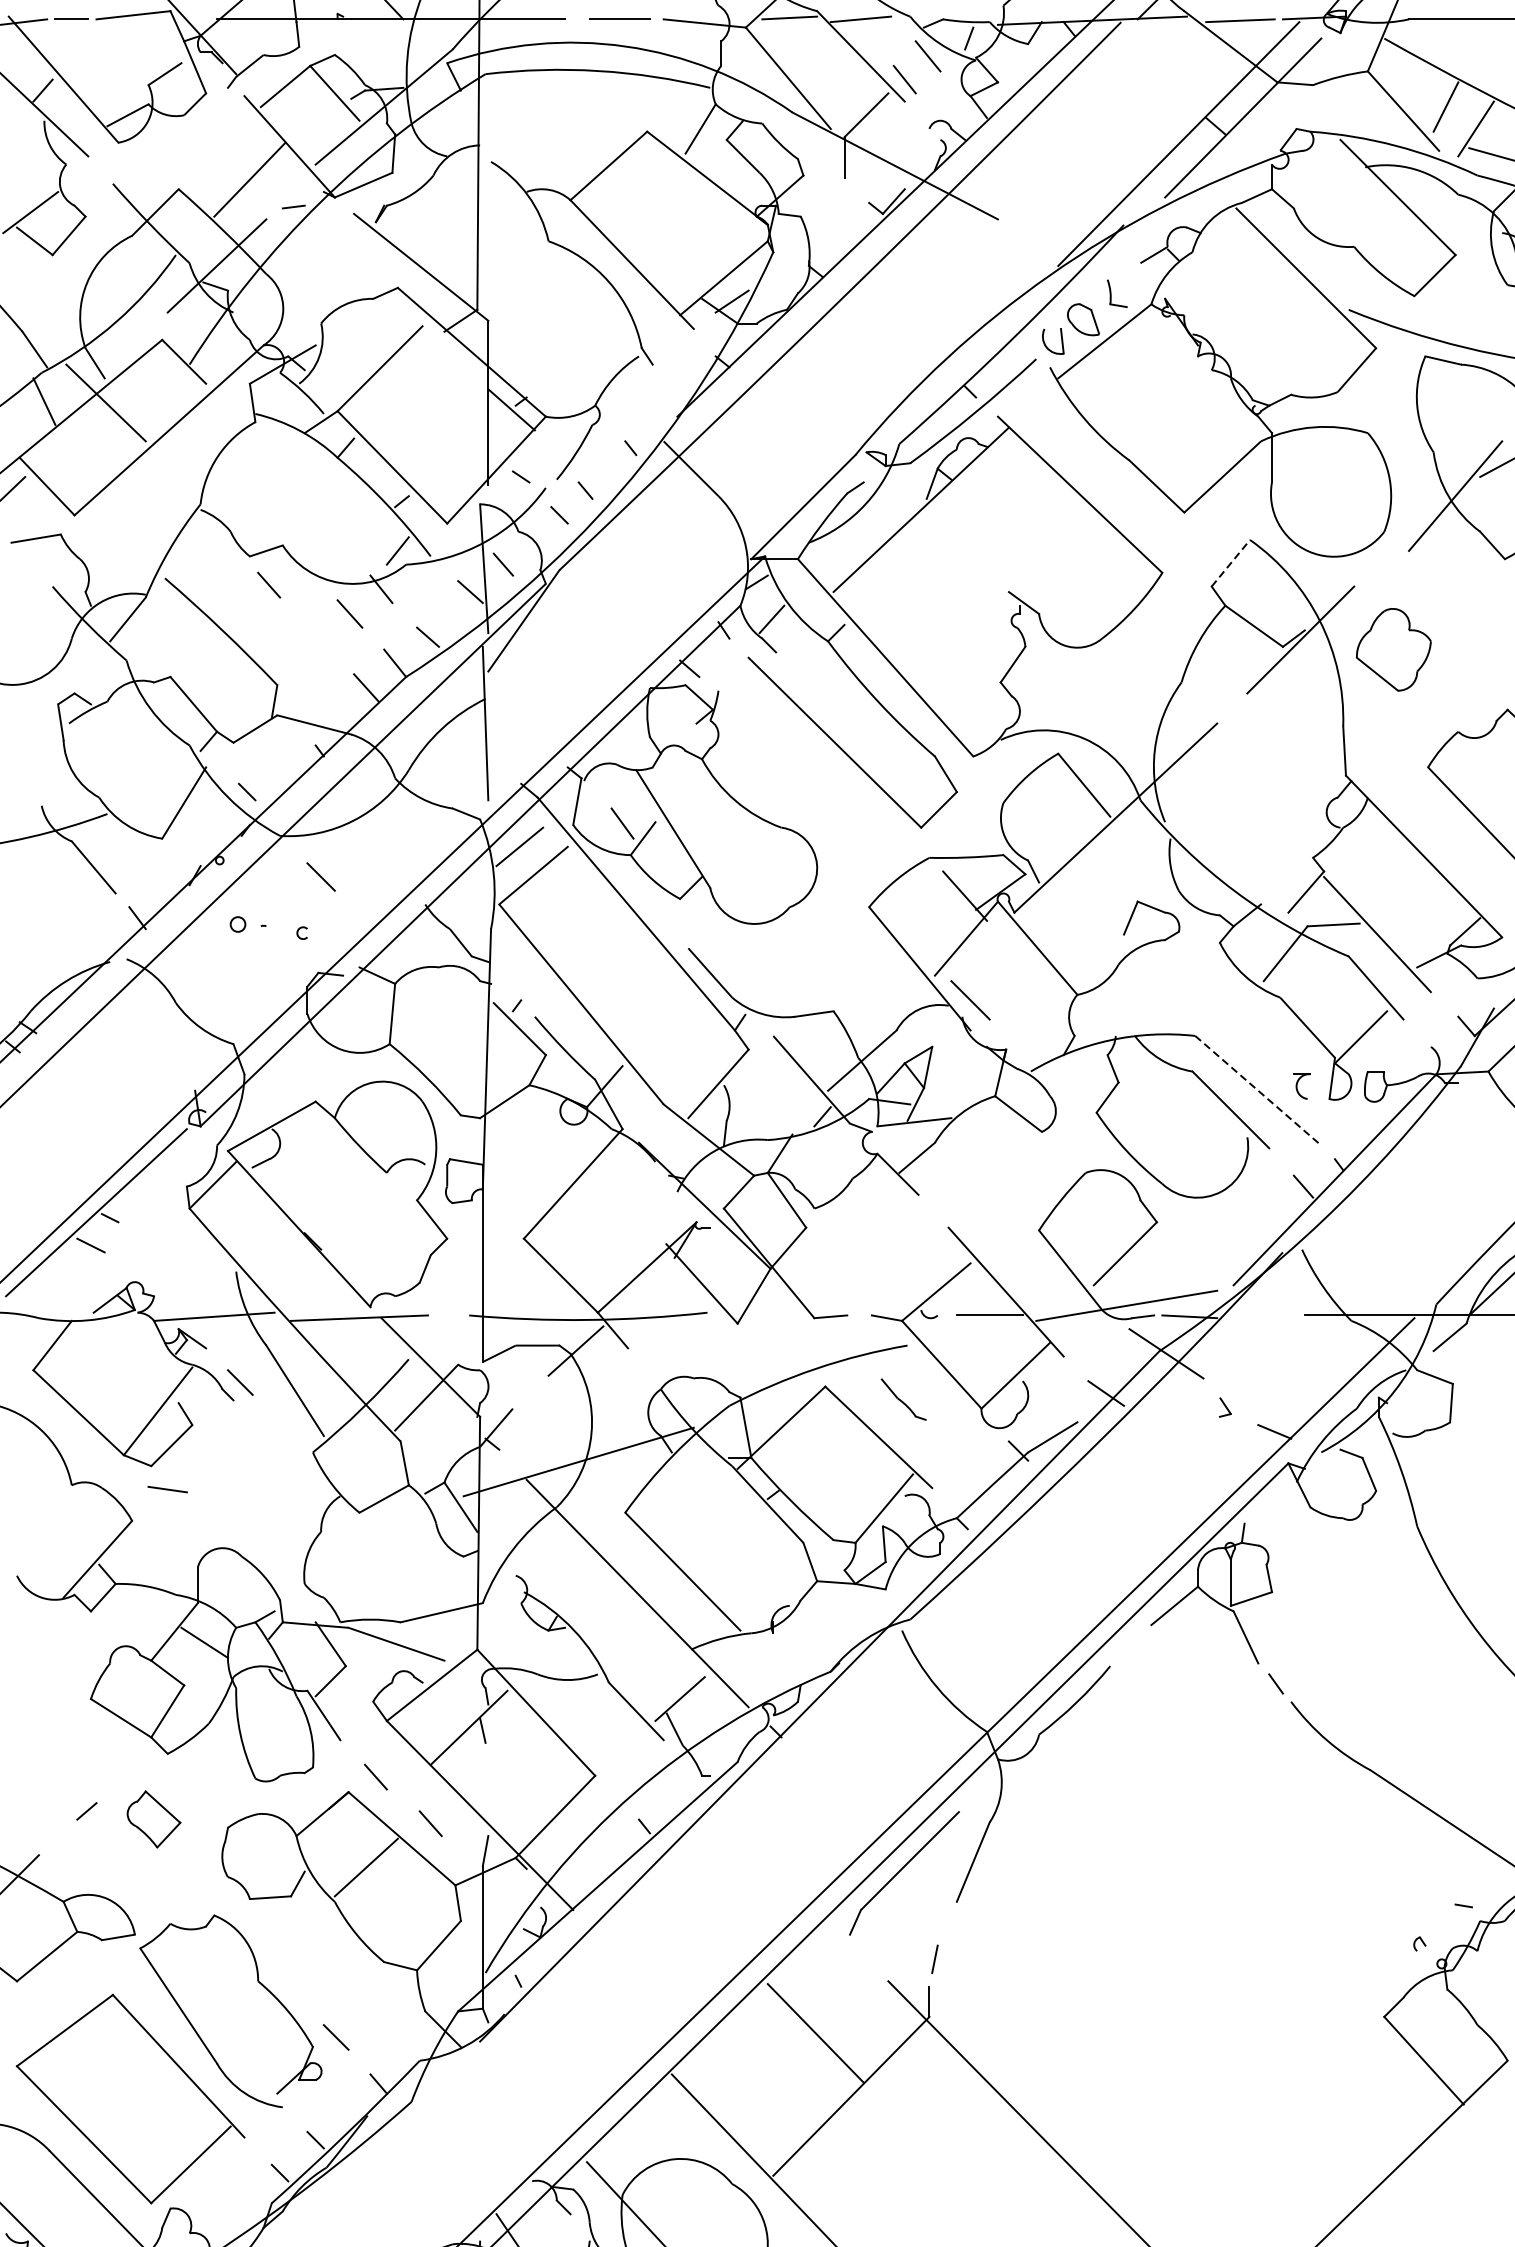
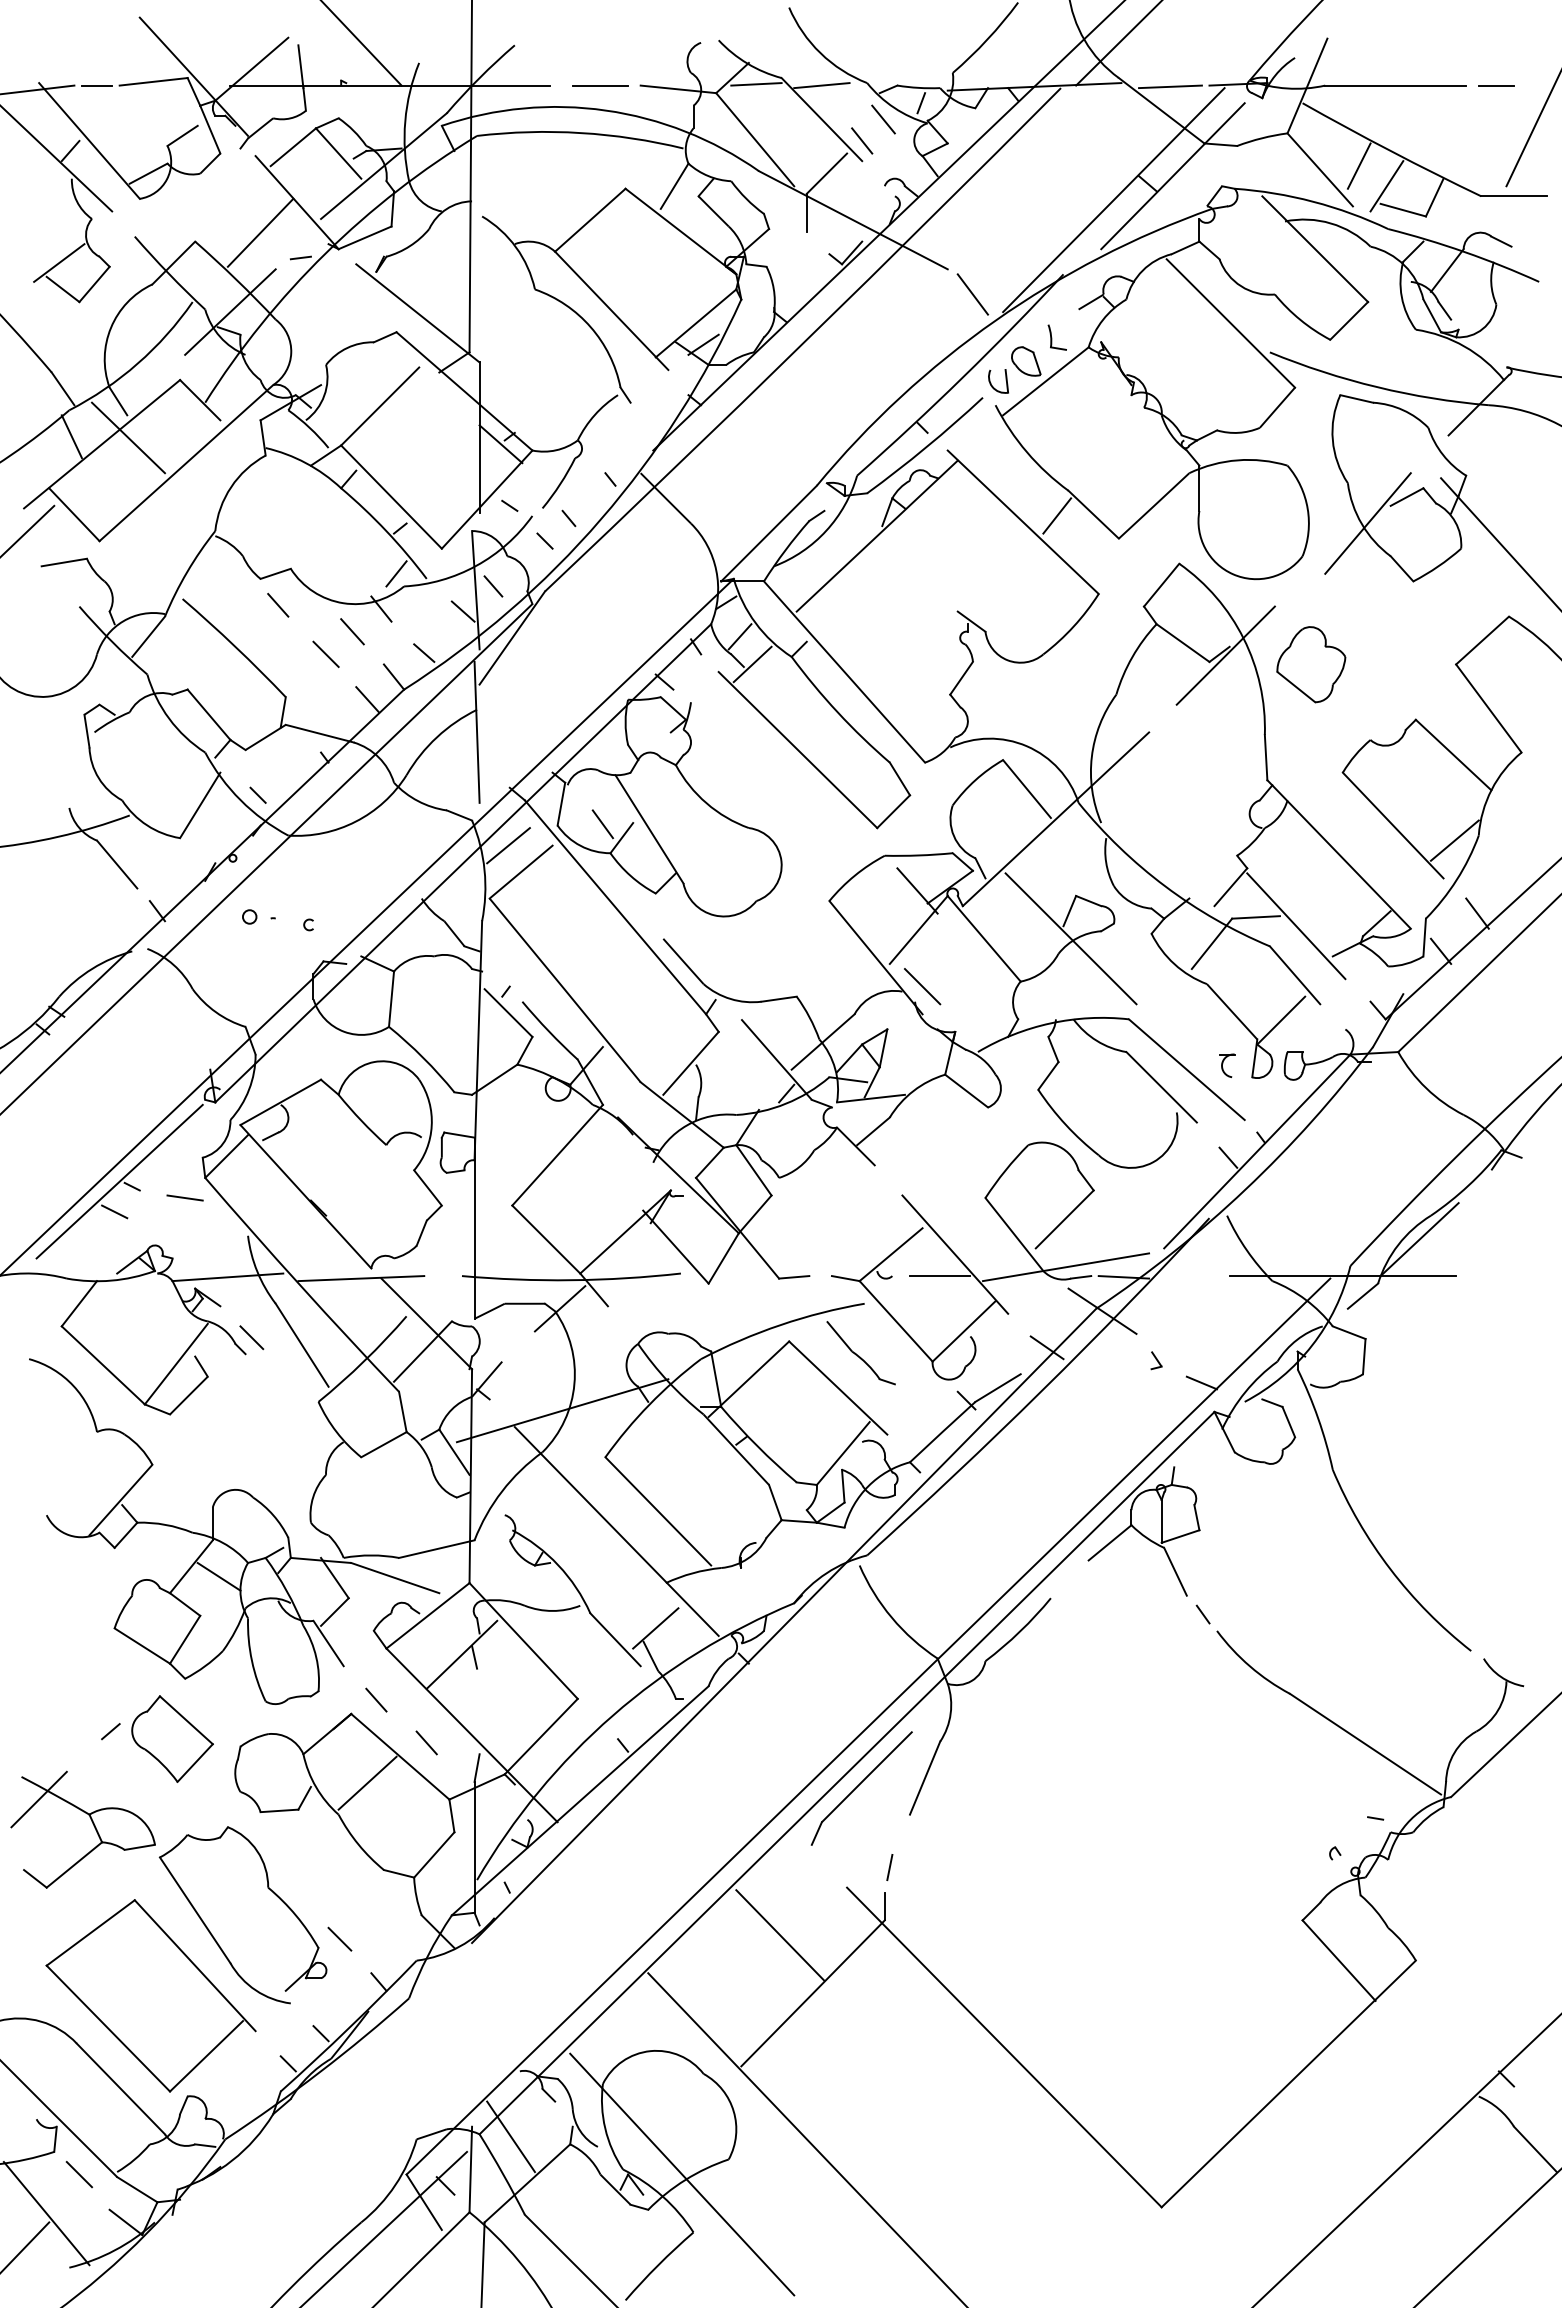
line: (1024, 246) -> (972, 294), added
line: (1117, 487) -> (1057, 515), added
line: (1230, 563) -> (1161, 585), dashed -> solid
line: (785, 649) -> (752, 664), added
line: (320, 876) -> (325, 653), moved
line: (1131, 947) -> (1070, 938), added
line: (1257, 1090) -> (1186, 1069), dashed -> solid
part: (903, 1399) -> (860, 1353), size x1.67
line: (167, 1489) -> (184, 1197), moved
part: (153, 1818) -> (172, 1738), size x1.67

